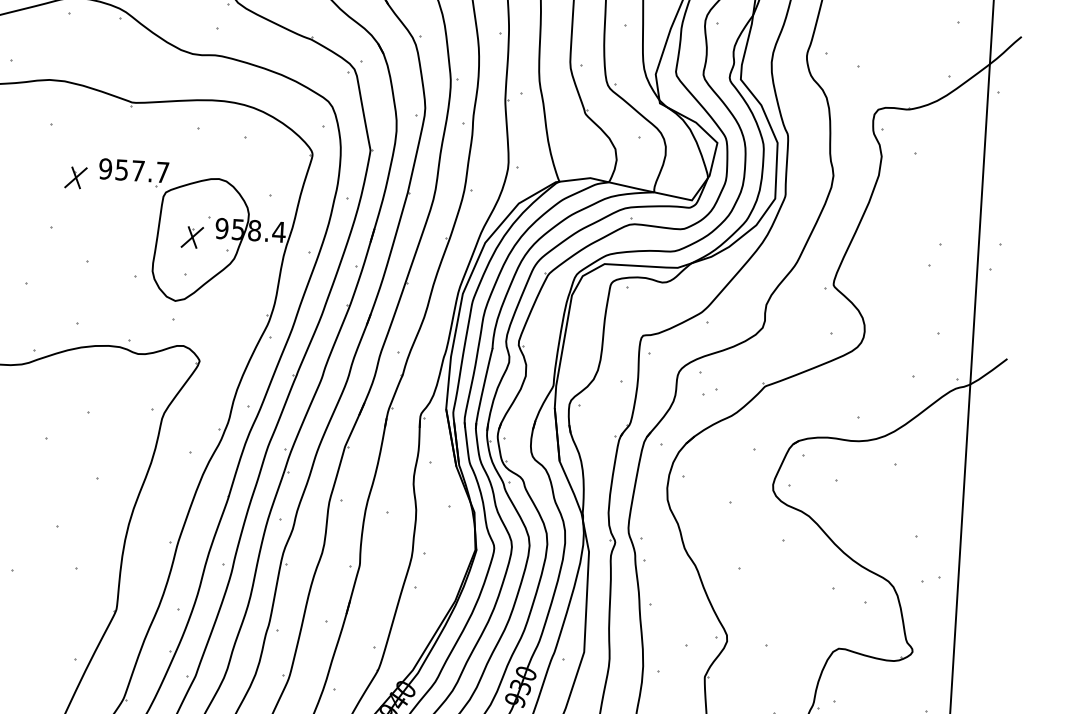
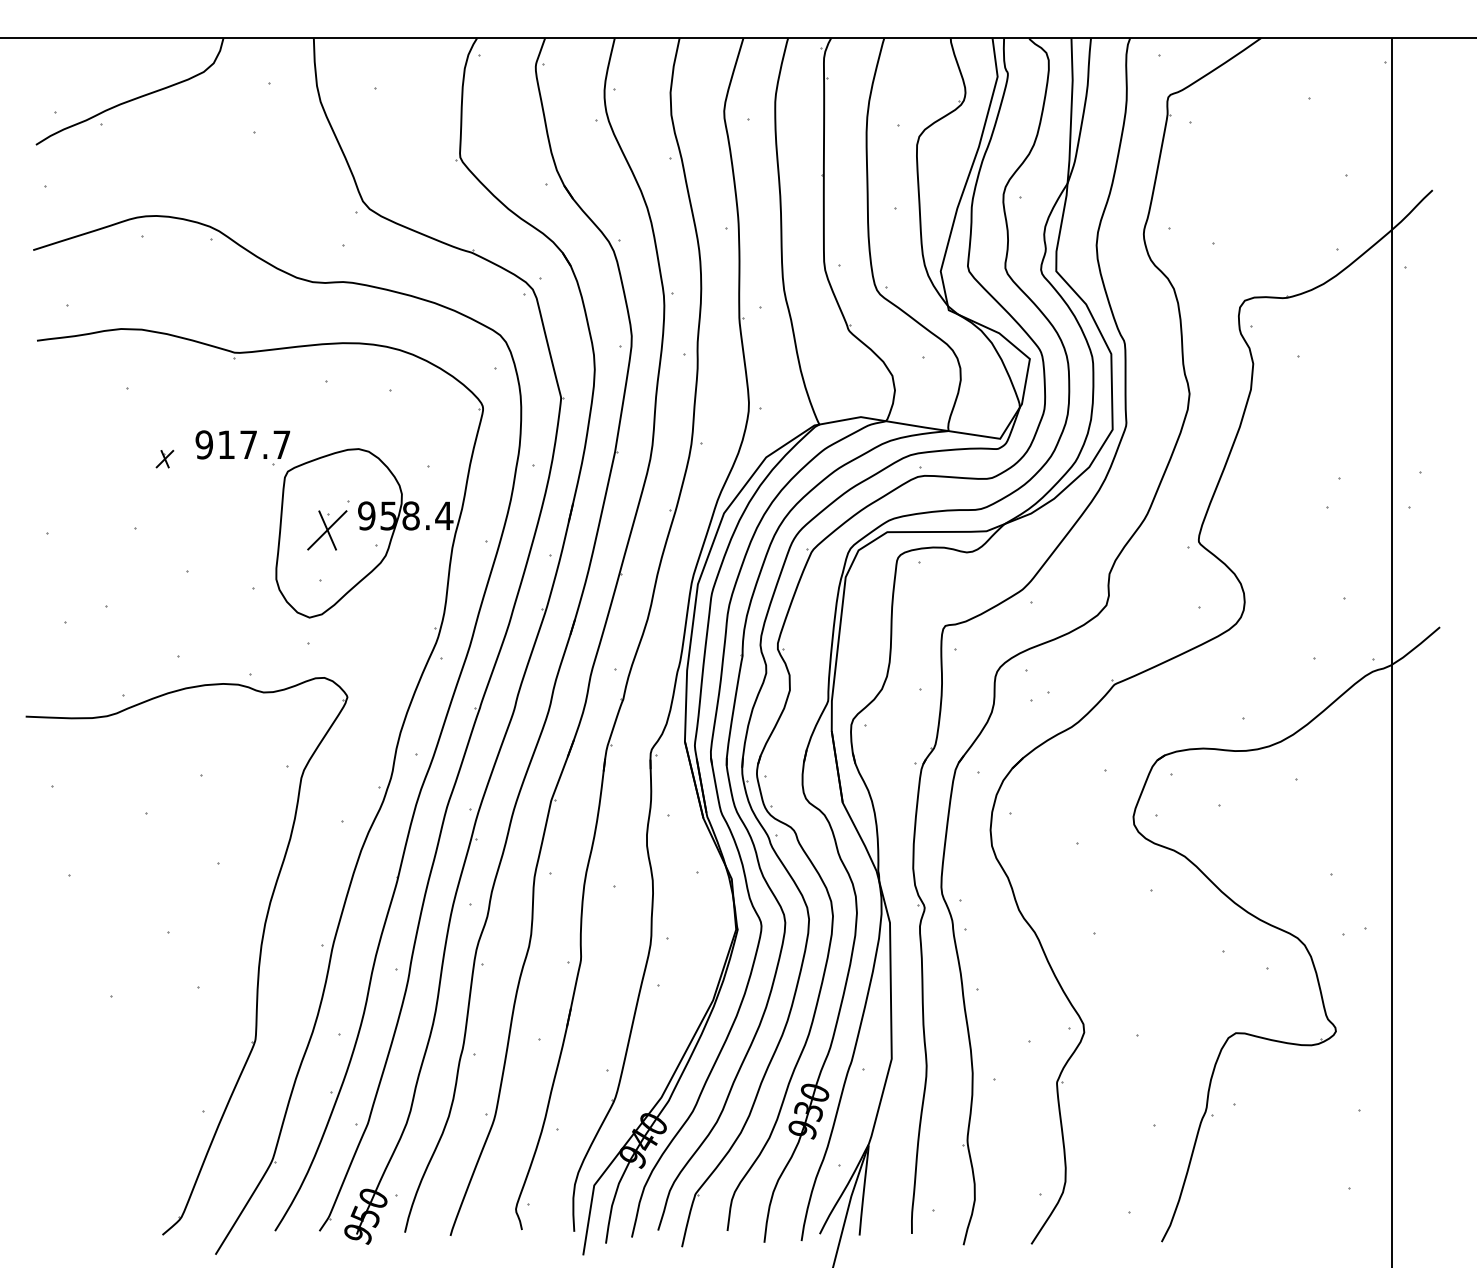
text: (121, 169) -> (226, 444), 957.7 -> 917.7
part: (75, 177) -> (164, 458), size x0.6
part: (192, 236) -> (327, 529), size x1.4

